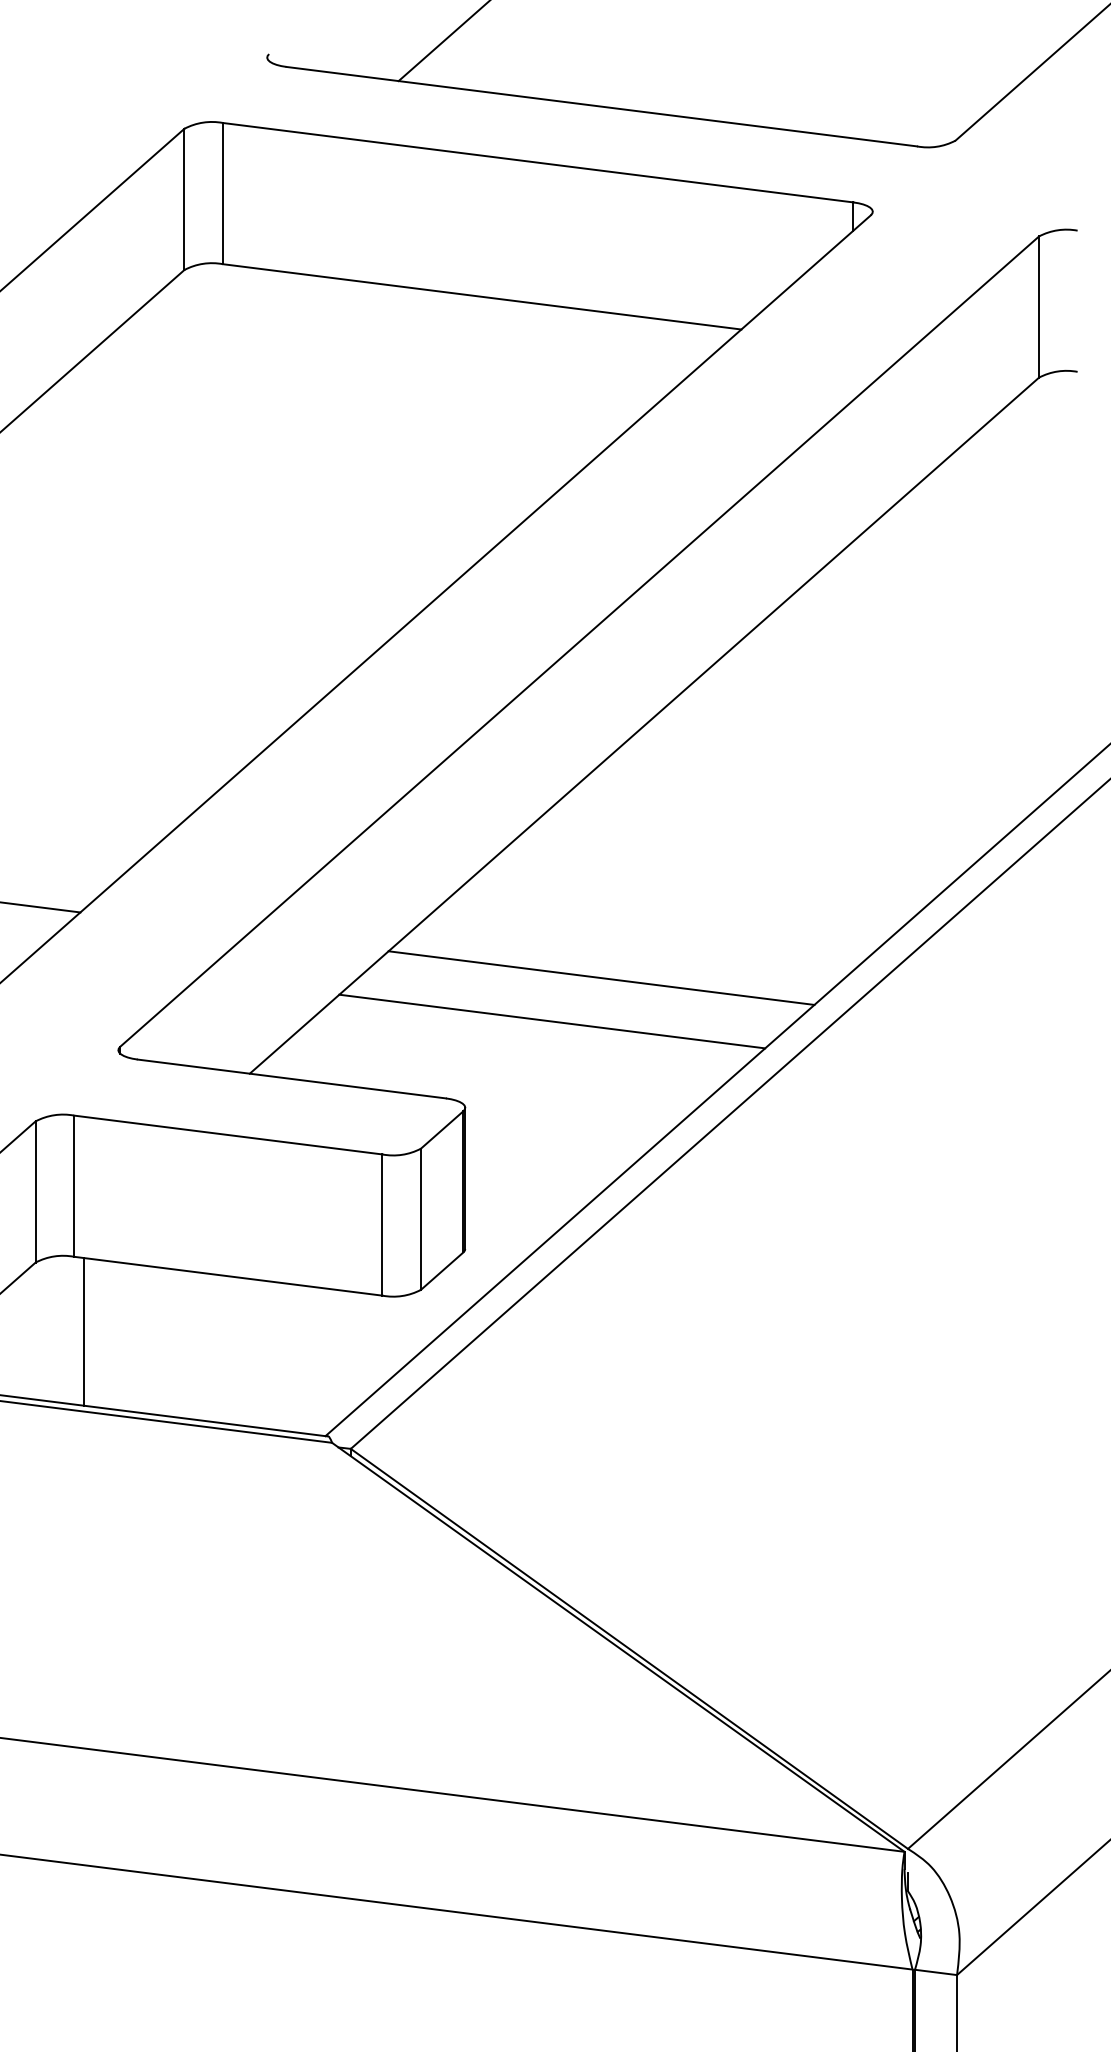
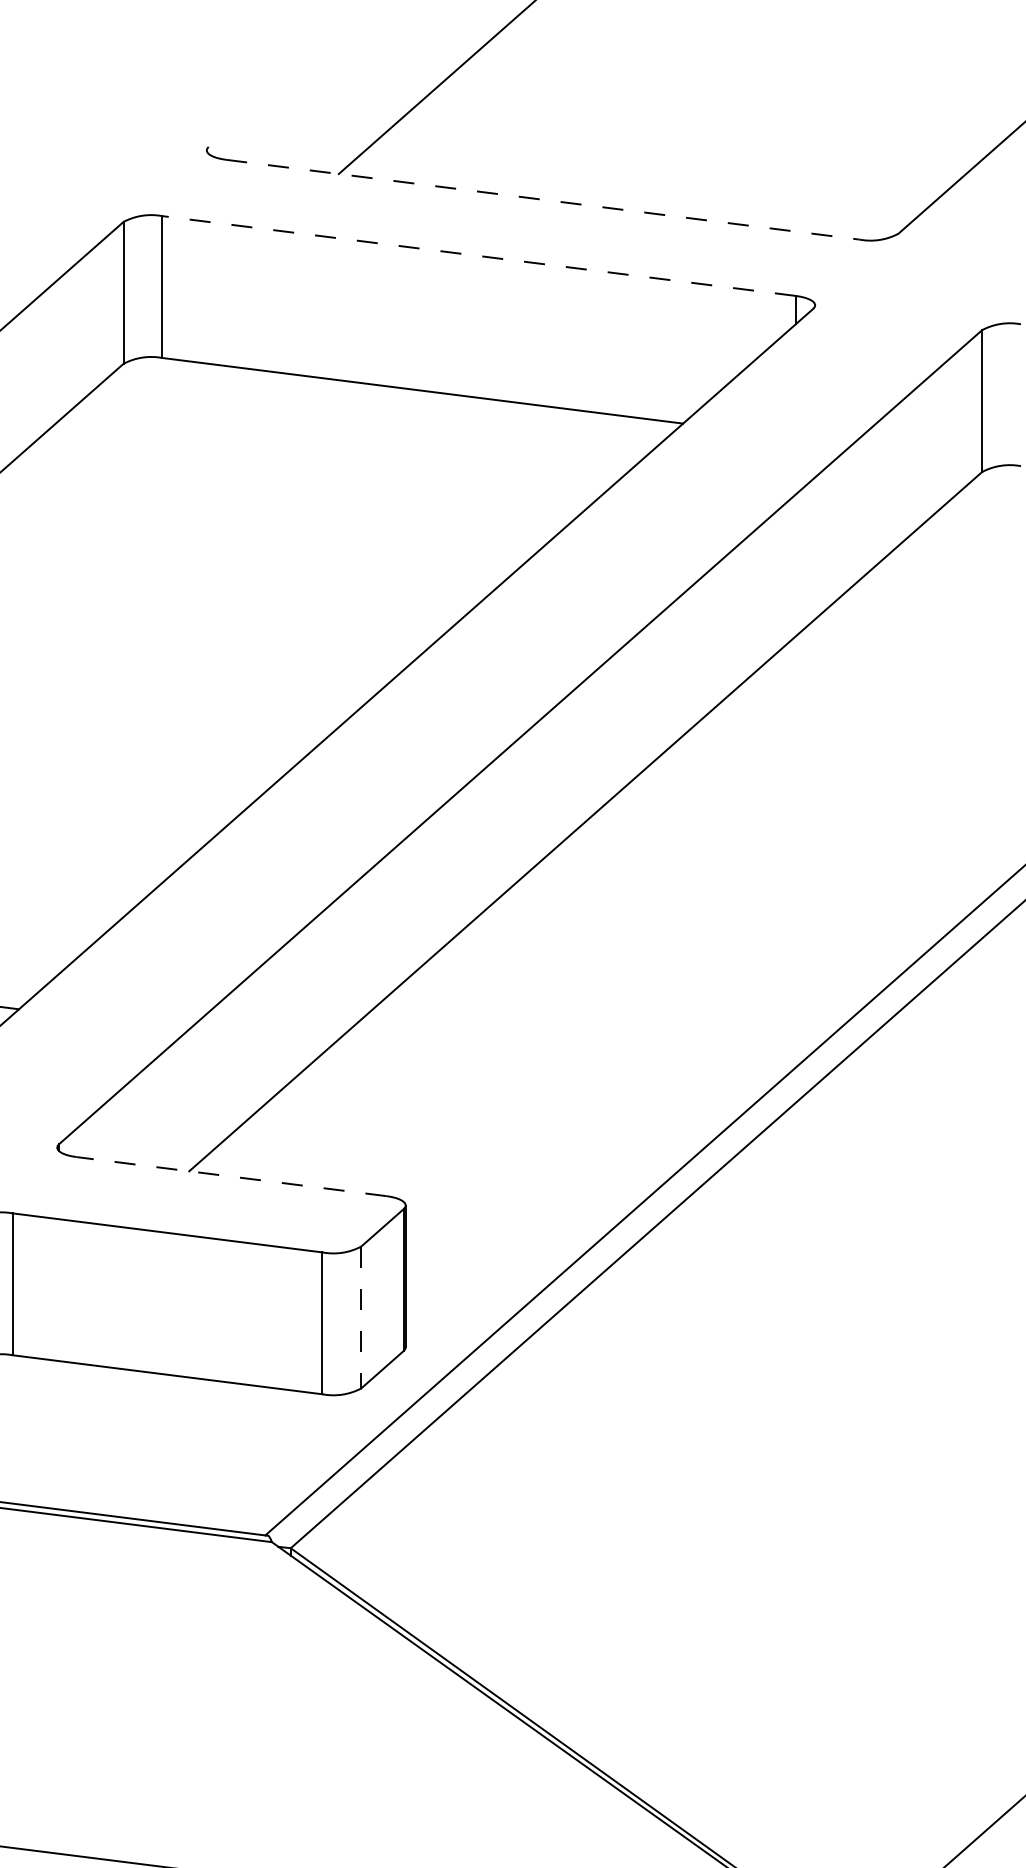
line: (601, 106) -> (542, 199), solid -> dashed
line: (538, 162) -> (479, 255), solid -> dashed
line: (601, 977) -> (542, 1074), removed
line: (552, 1021) -> (493, 1118), removed
line: (291, 1078) -> (231, 1176), solid -> dashed
line: (421, 1219) -> (361, 1317), solid -> dashed
line: (83, 1331) -> (22, 1430), removed

